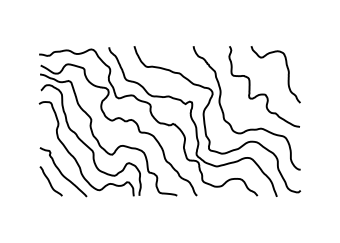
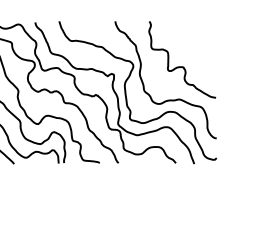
curve: (287, 74) -> (204, 48), removed

